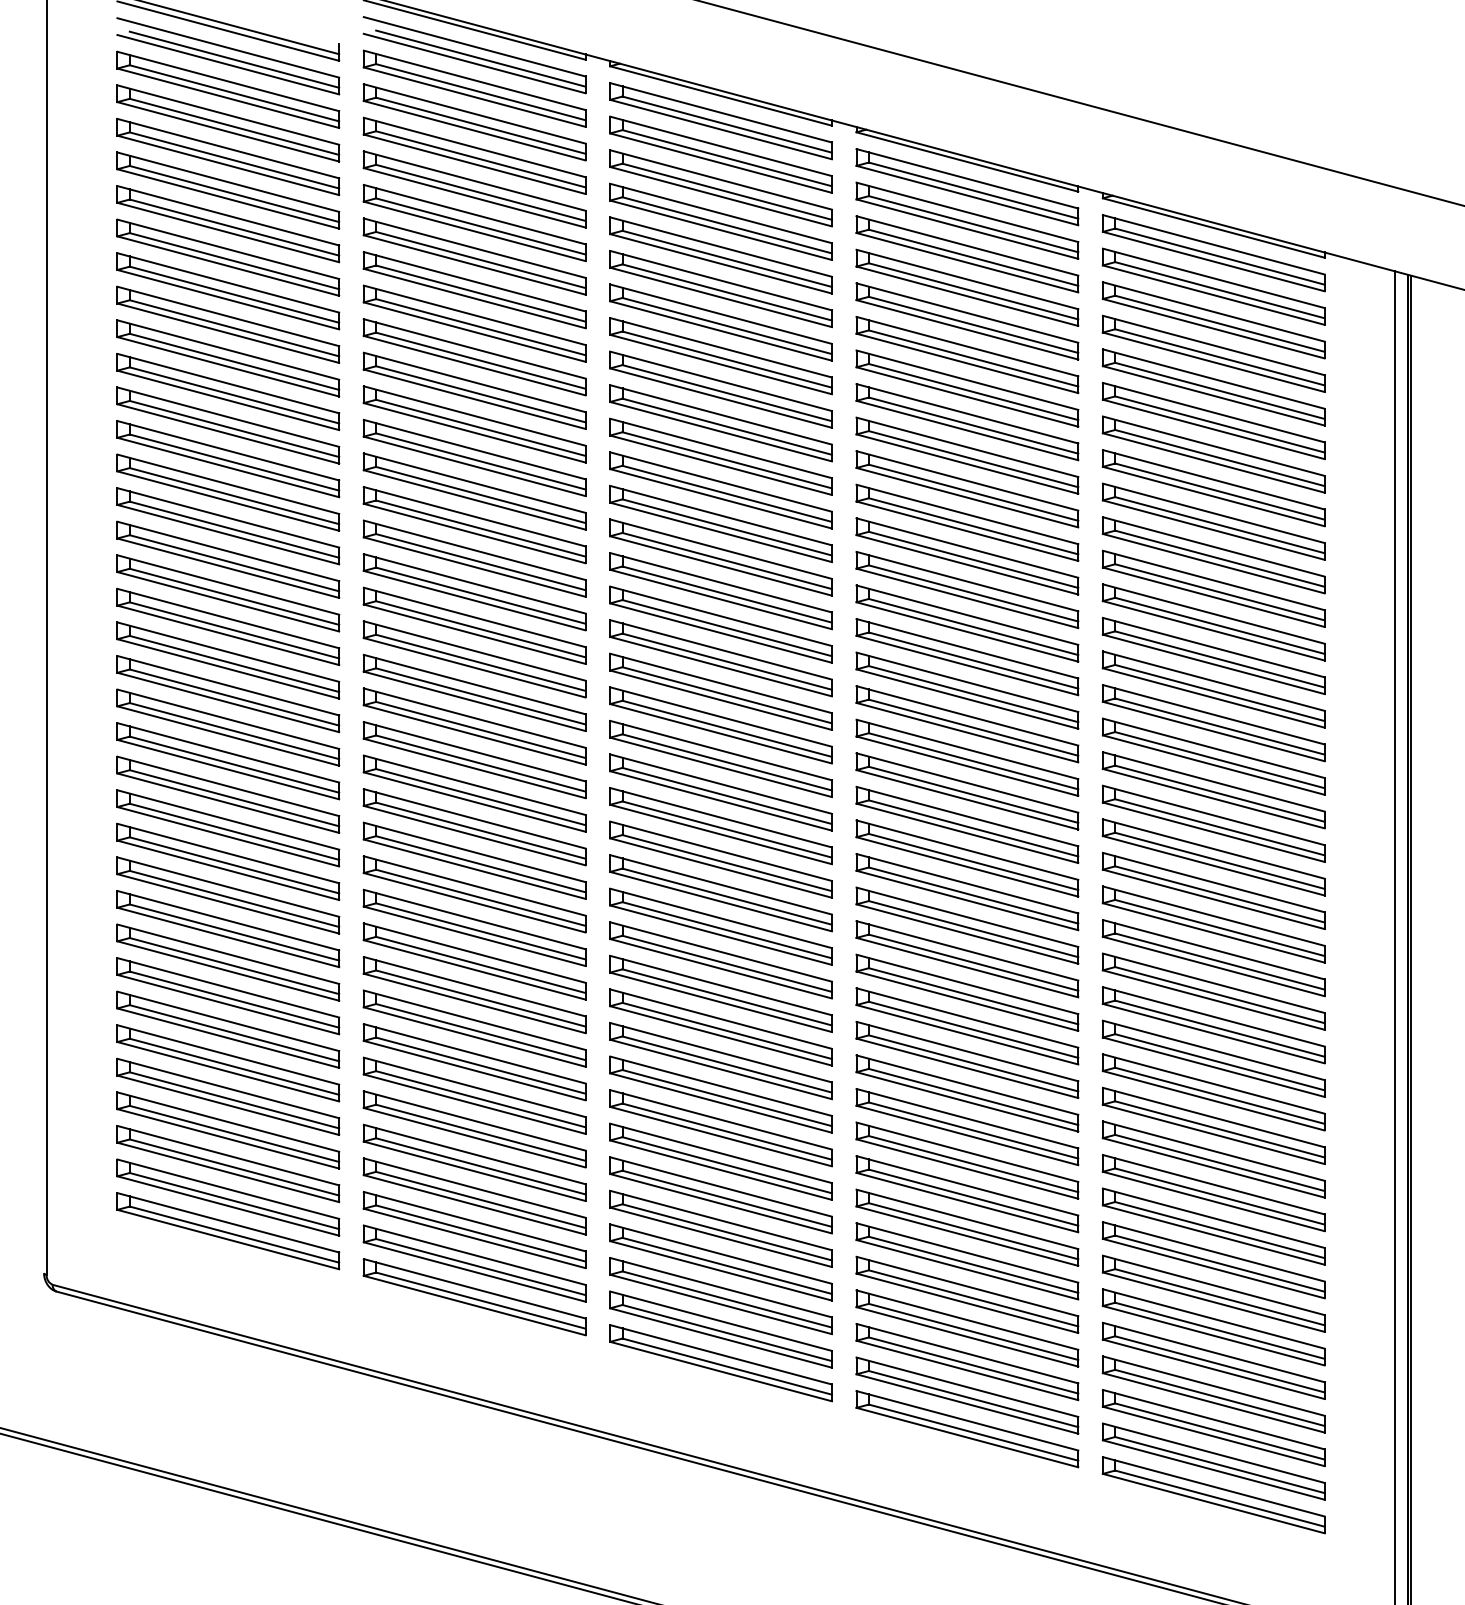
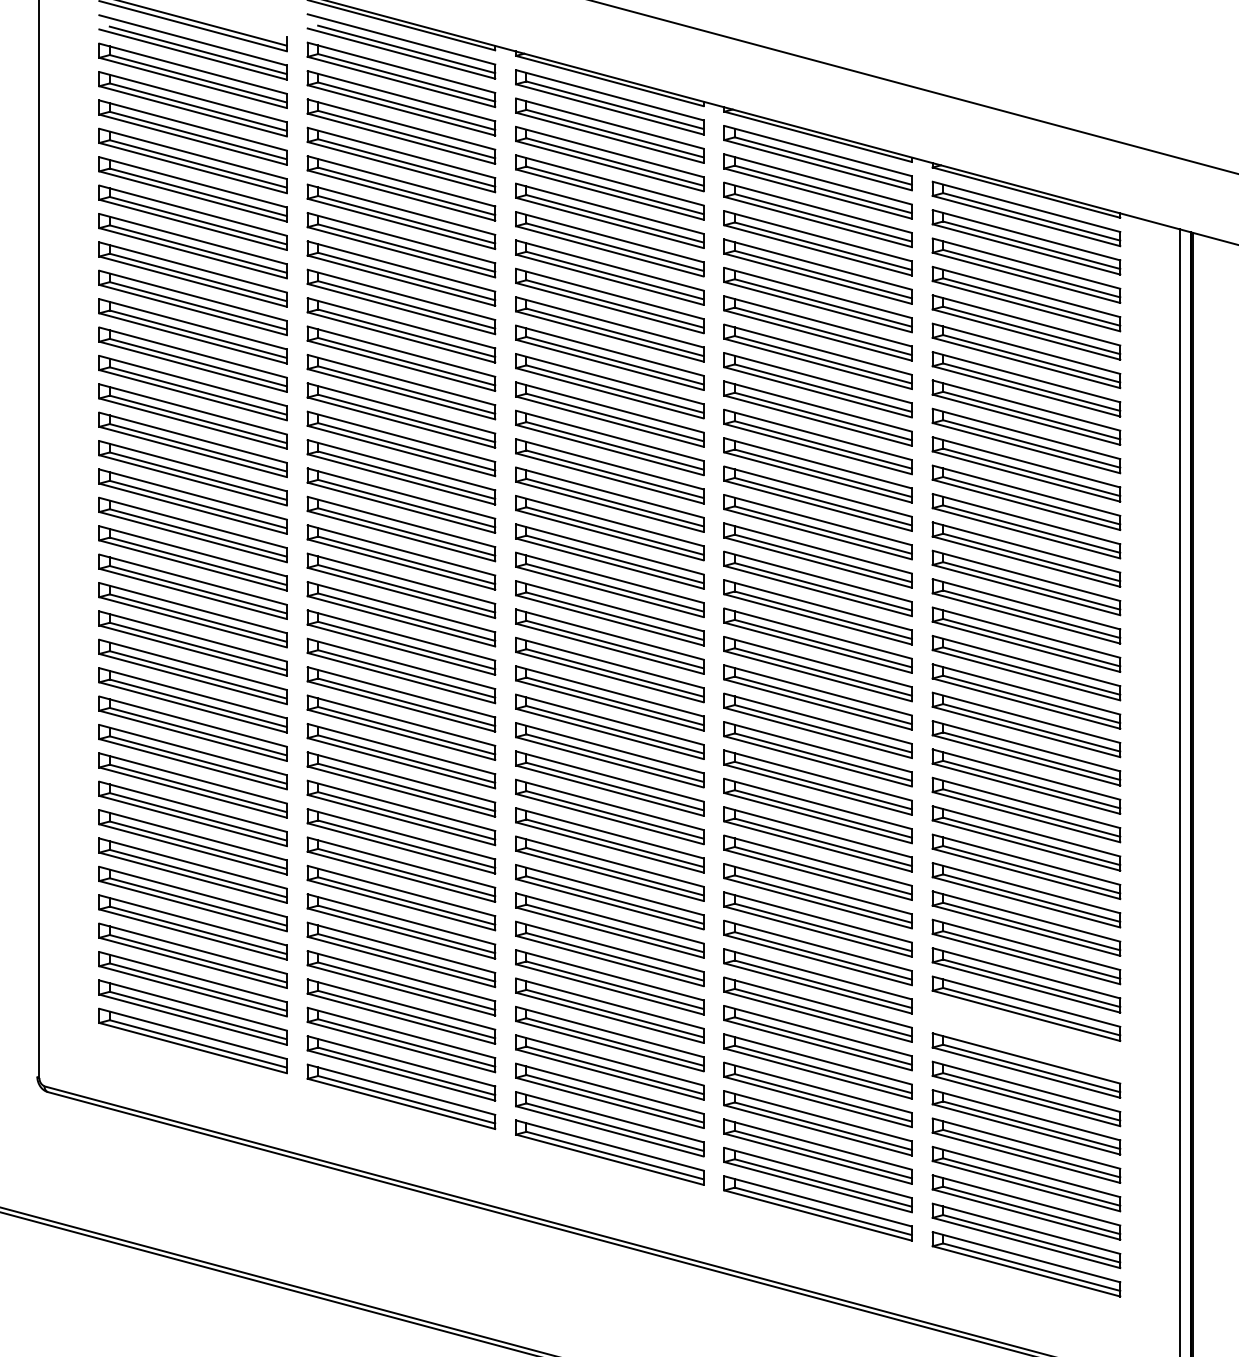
part: (1213, 1227) -> (1026, 1037), removed

